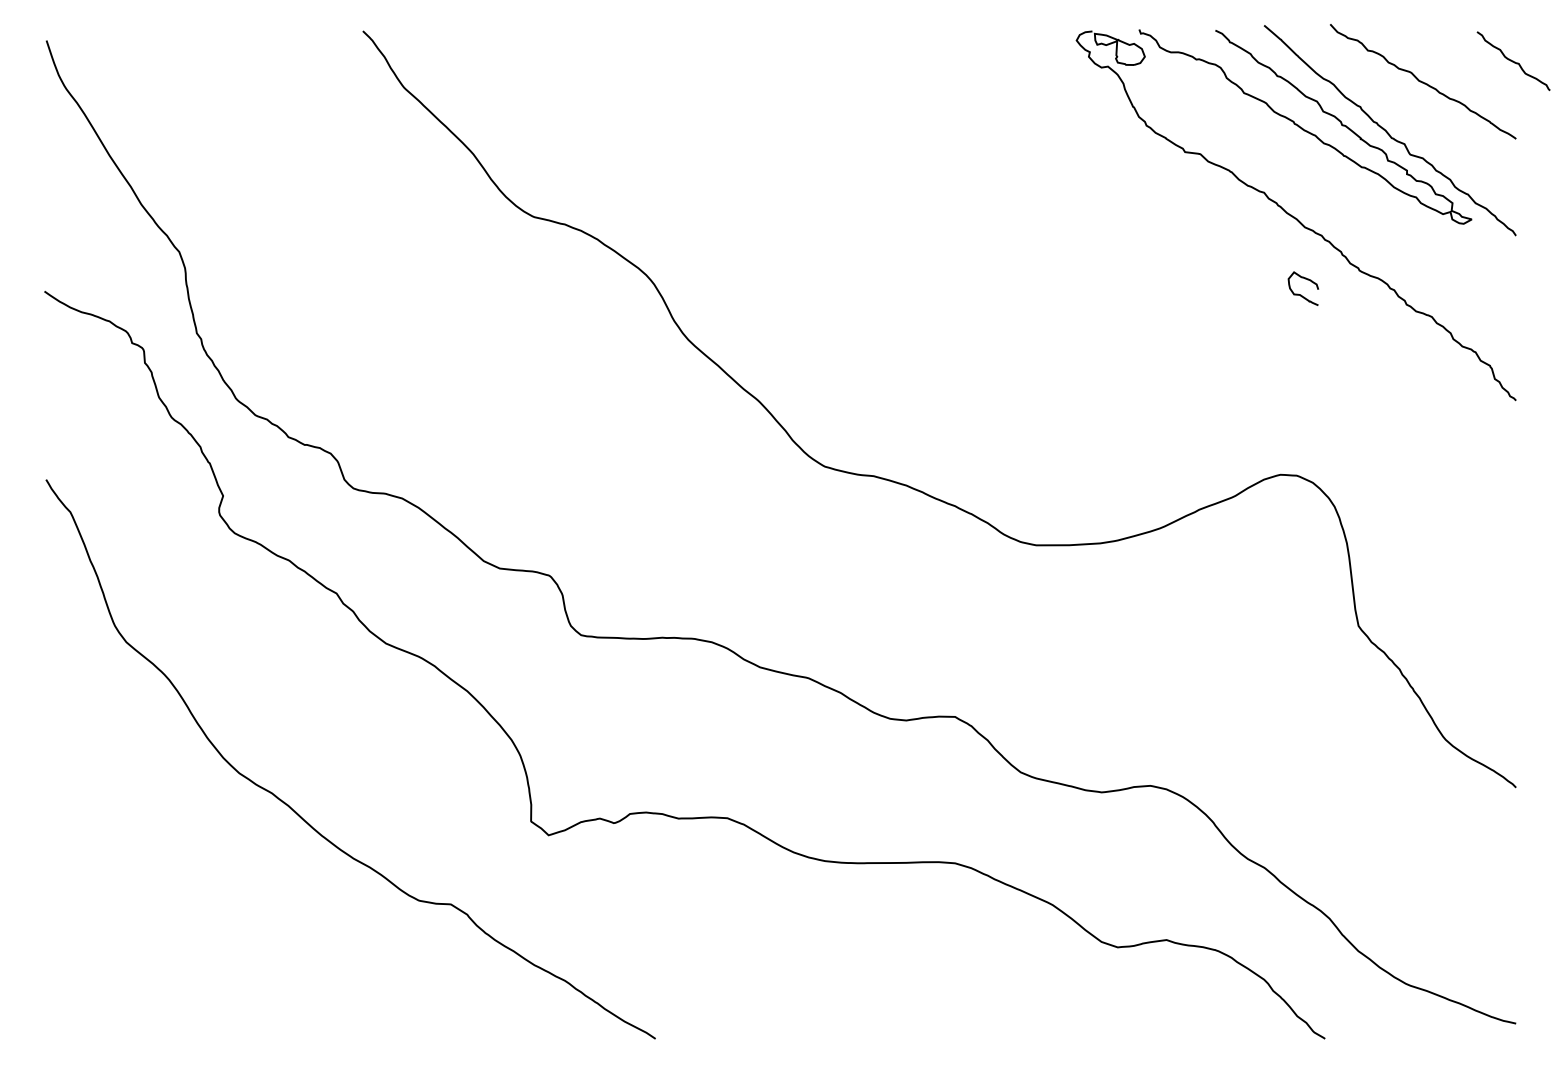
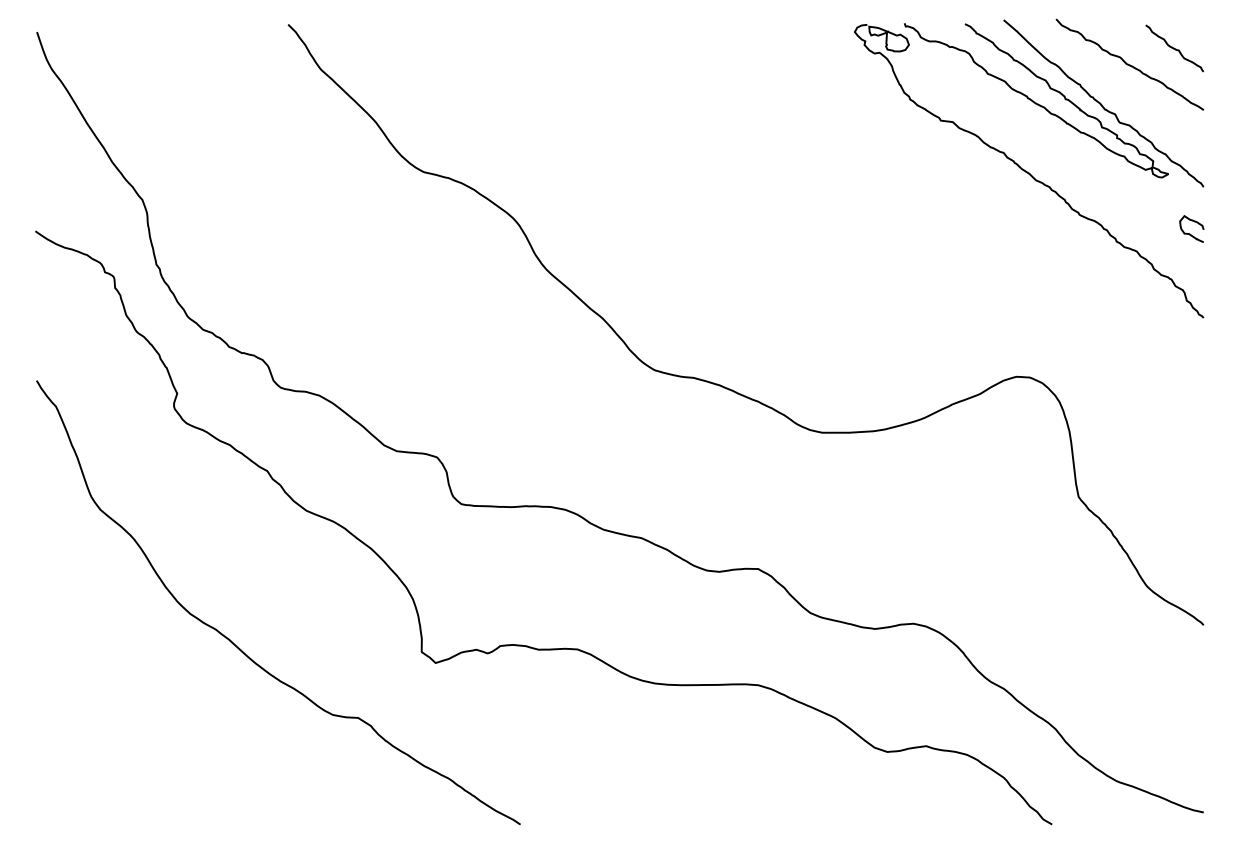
curve: (1513, 61) -> (1174, 48), moved
curve: (1301, 294) -> (1190, 233), moved

